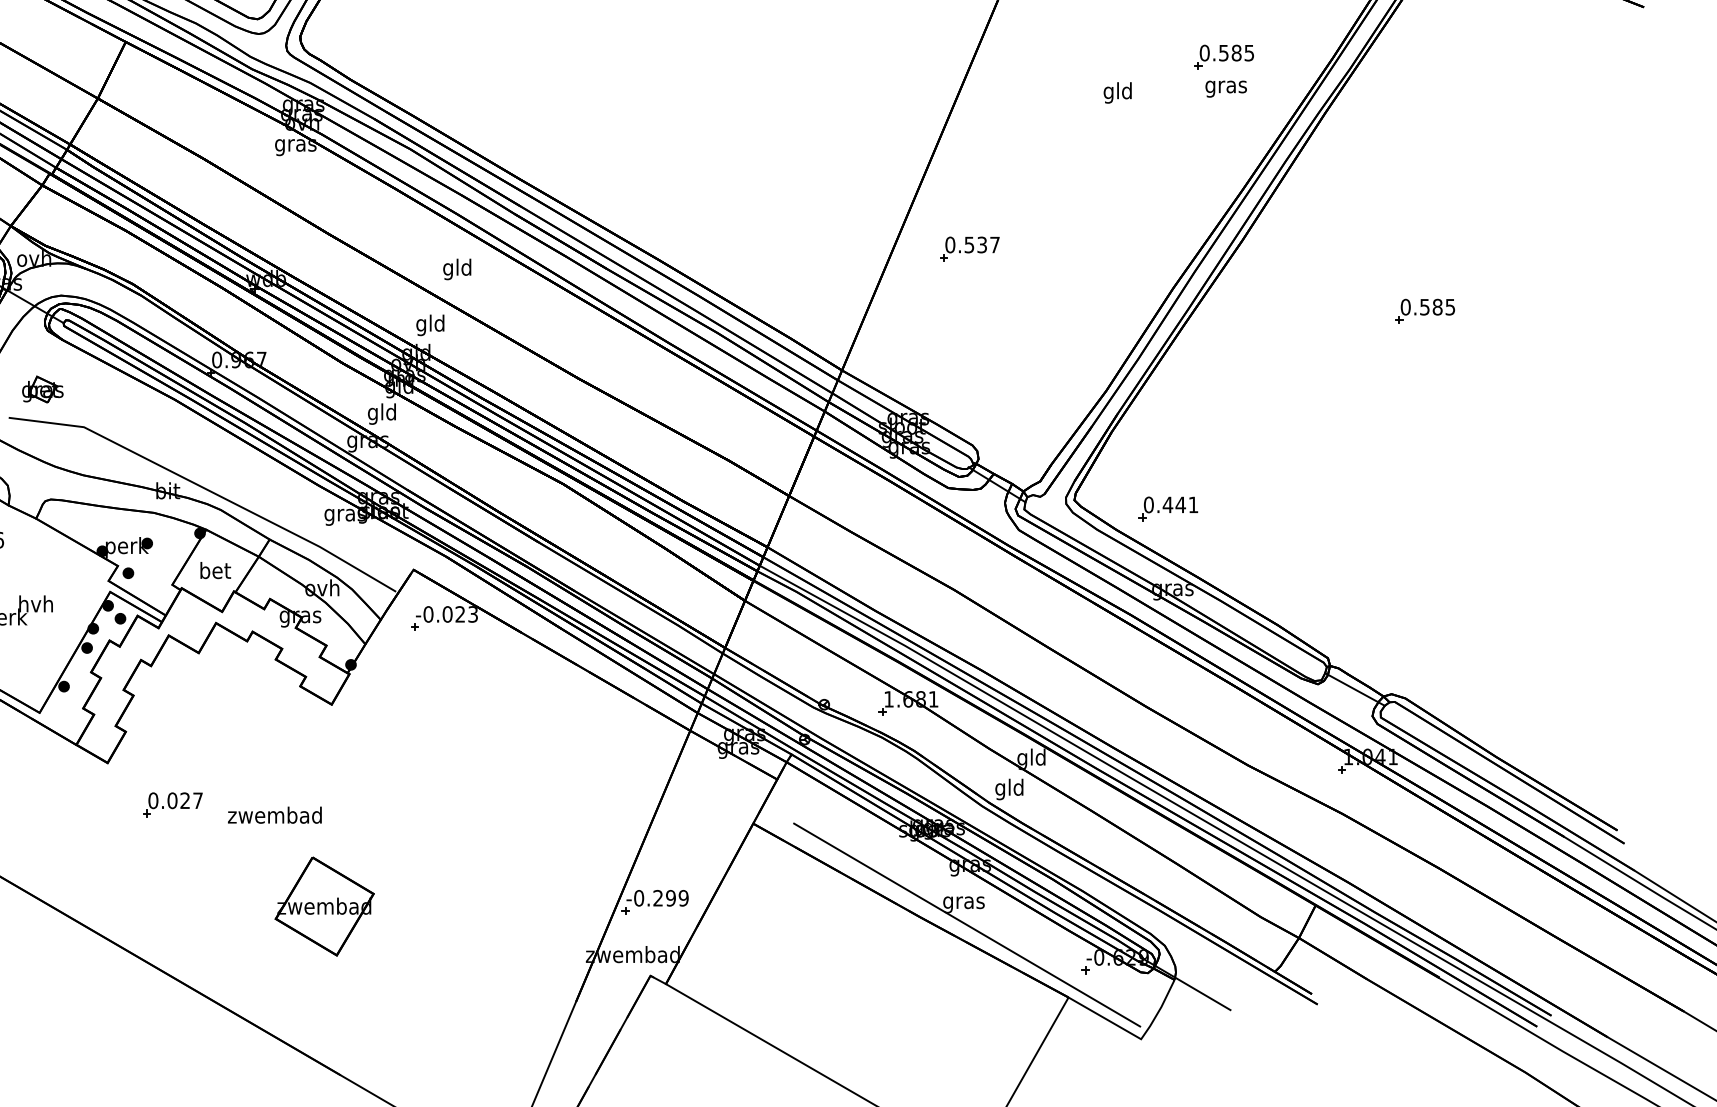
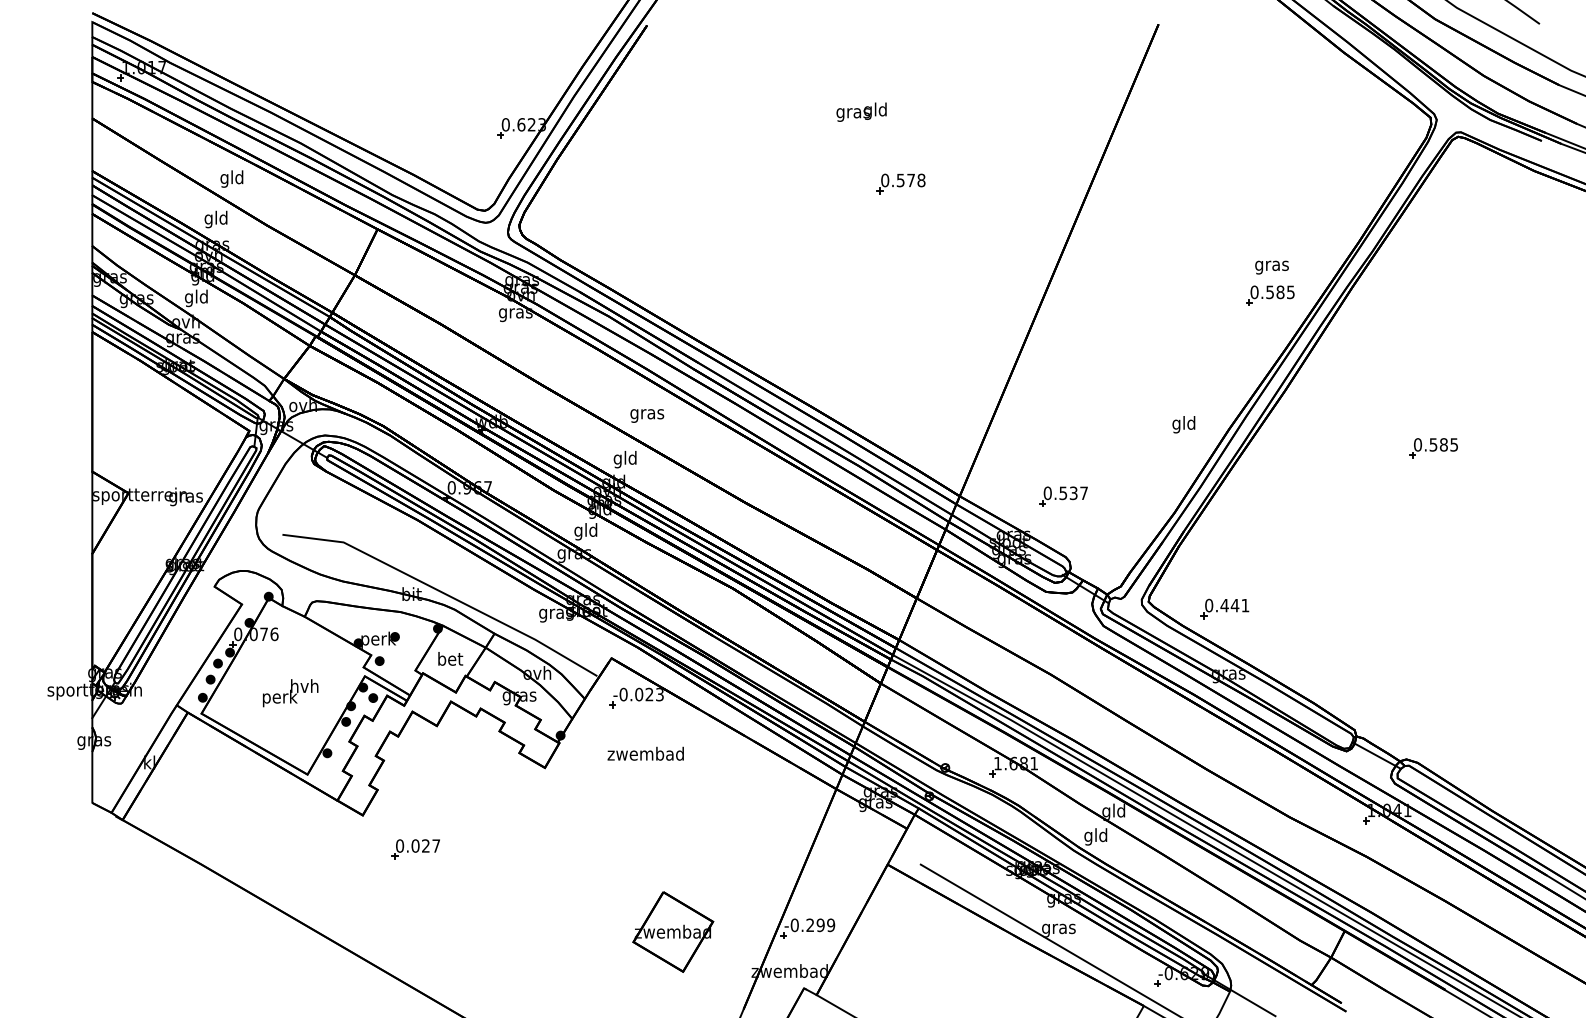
part: (1224, 56) -> (1270, 295), moved
text: (1117, 92) -> (1183, 424), moved
part: (969, 248) -> (1063, 496), moved
text: (457, 268) -> (647, 413), gld -> gras
part: (42, 389) -> (309, 511), removed
text: (274, 814) -> (645, 753), moved
part: (324, 905) -> (673, 931), moved

